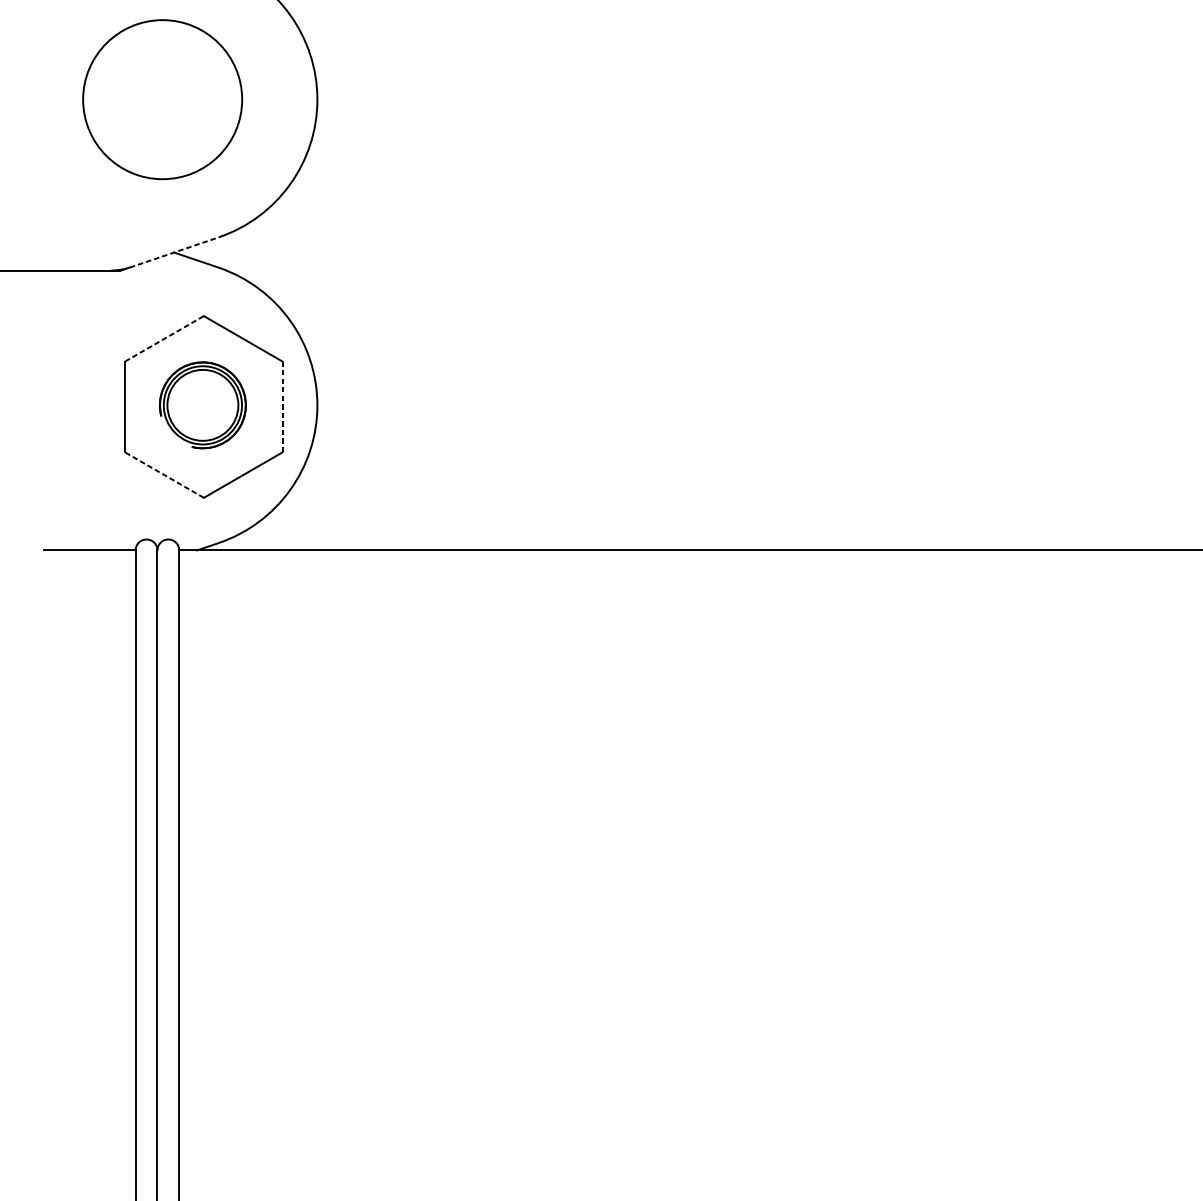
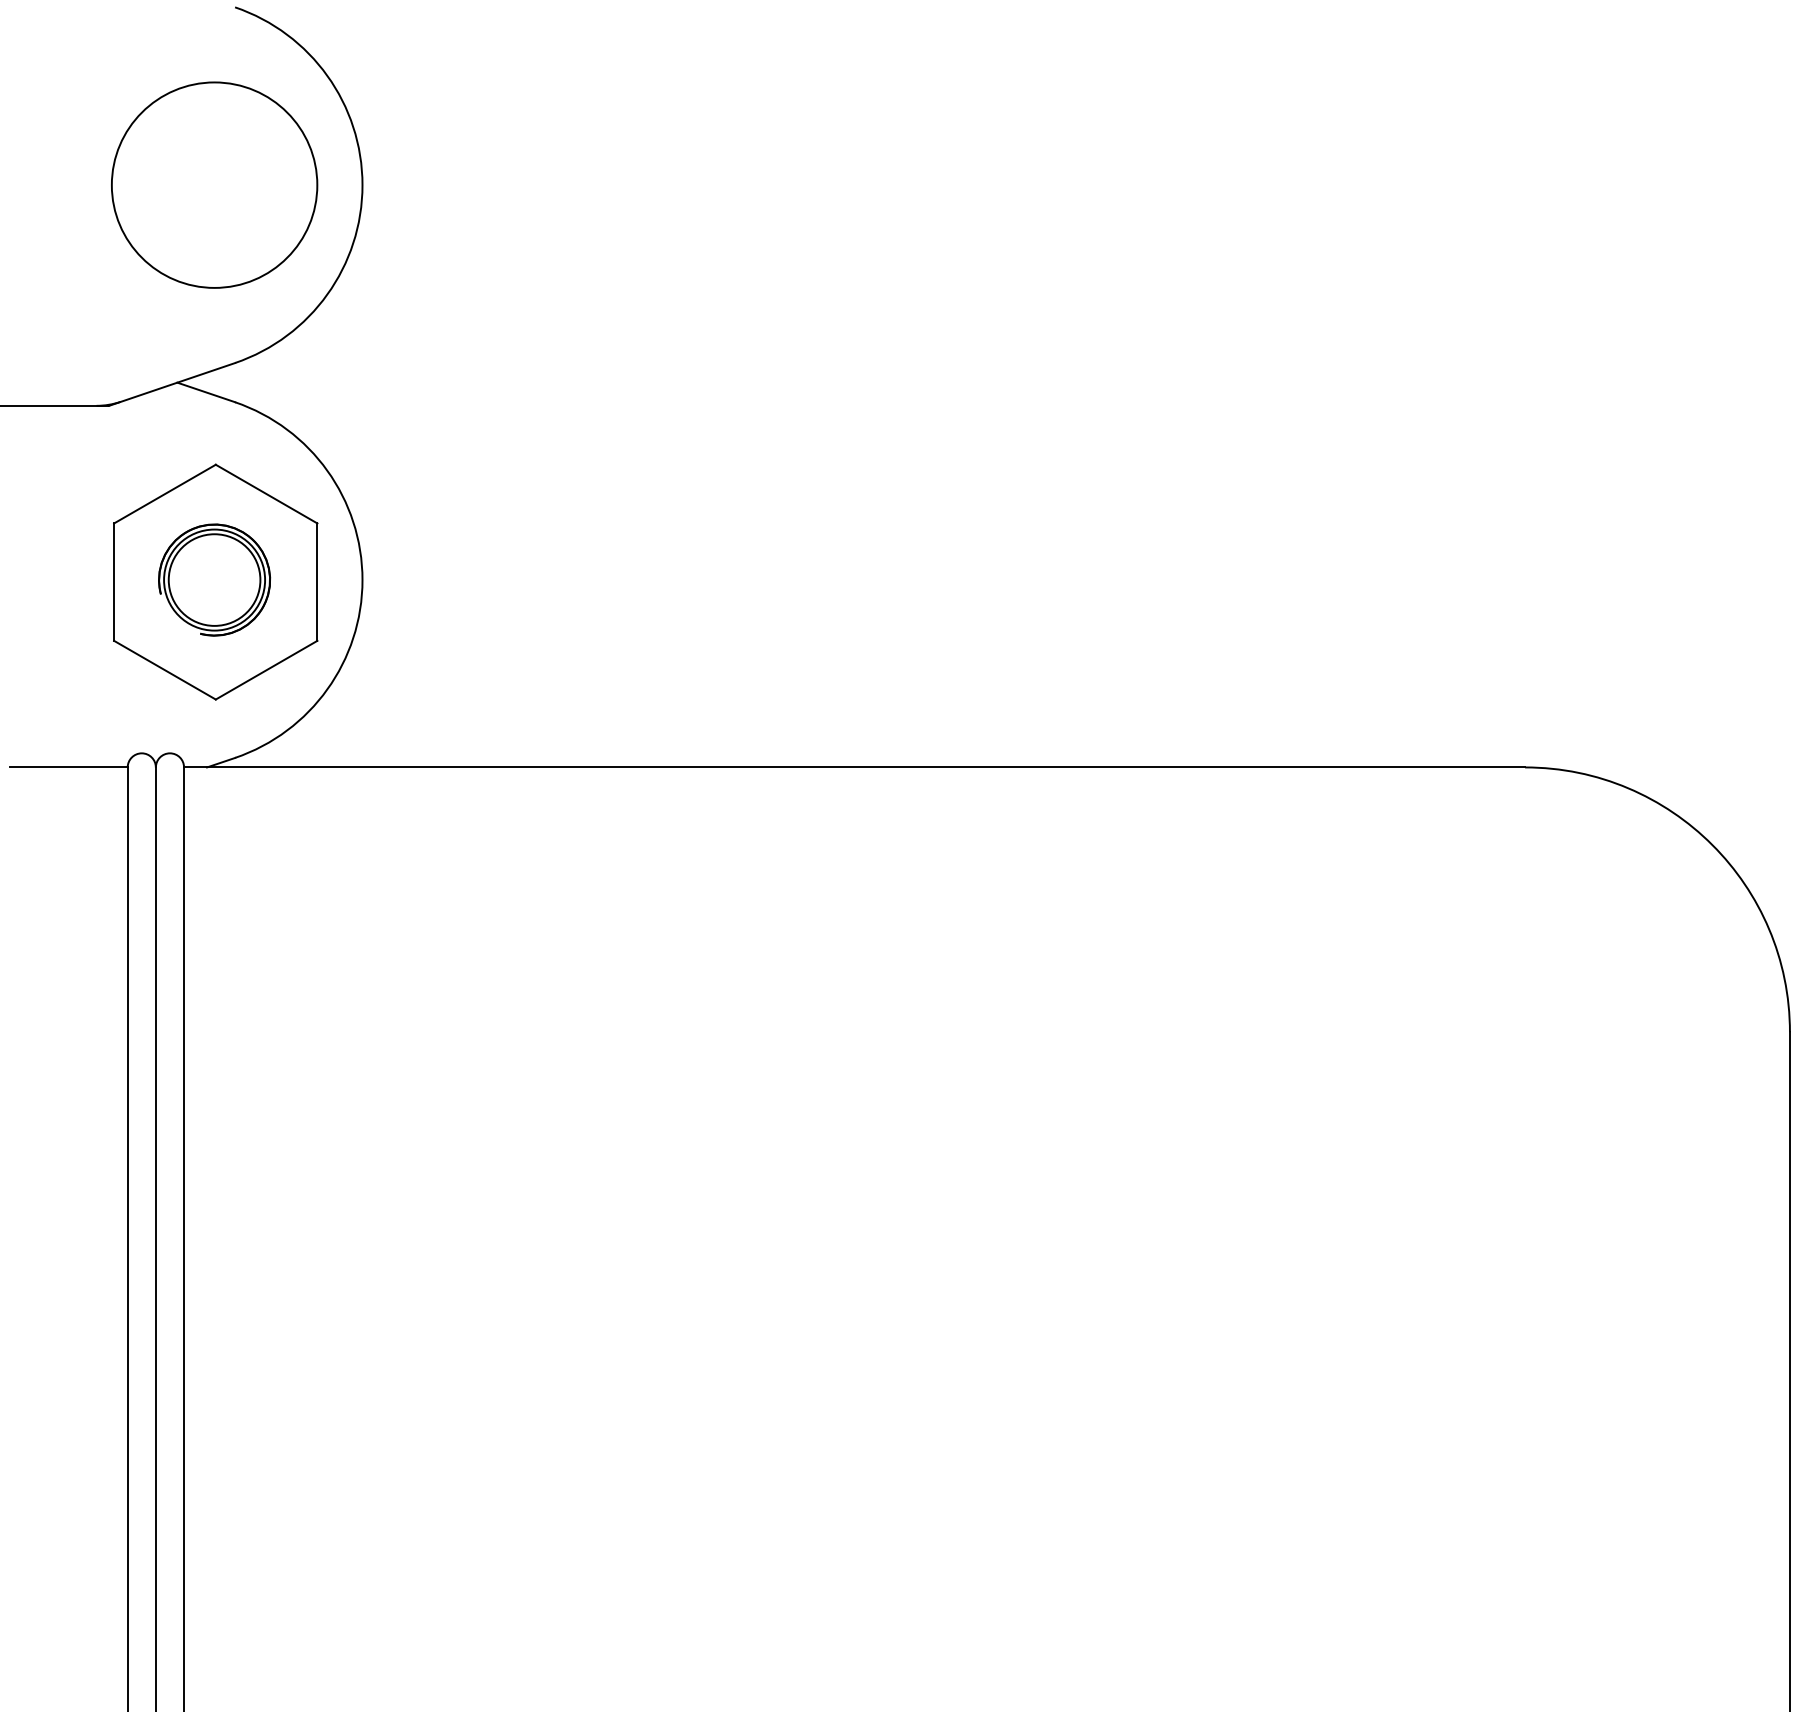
circle: (162, 99) -> (214, 184), moved
line: (170, 253) -> (172, 384), dashed -> solid
line: (164, 339) -> (164, 494), dashed -> solid
line: (282, 407) -> (317, 582), dashed -> solid
line: (164, 475) -> (164, 670), dashed -> solid

